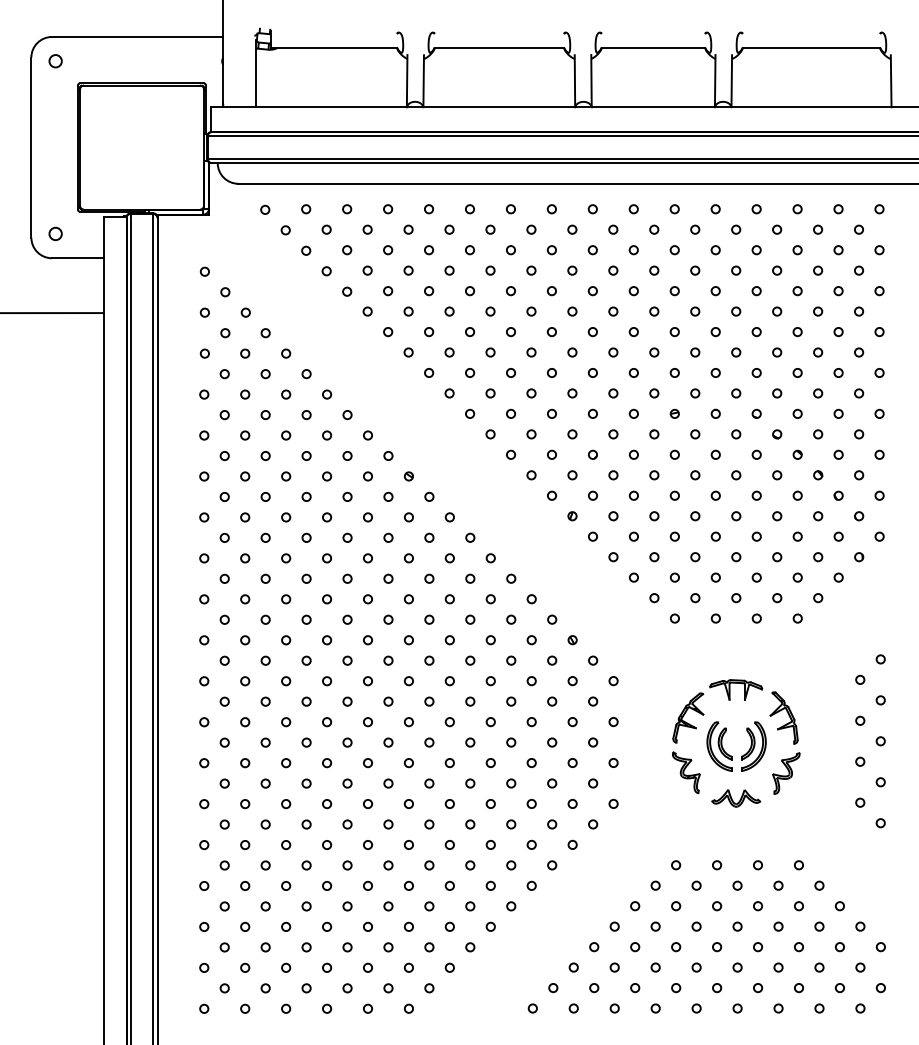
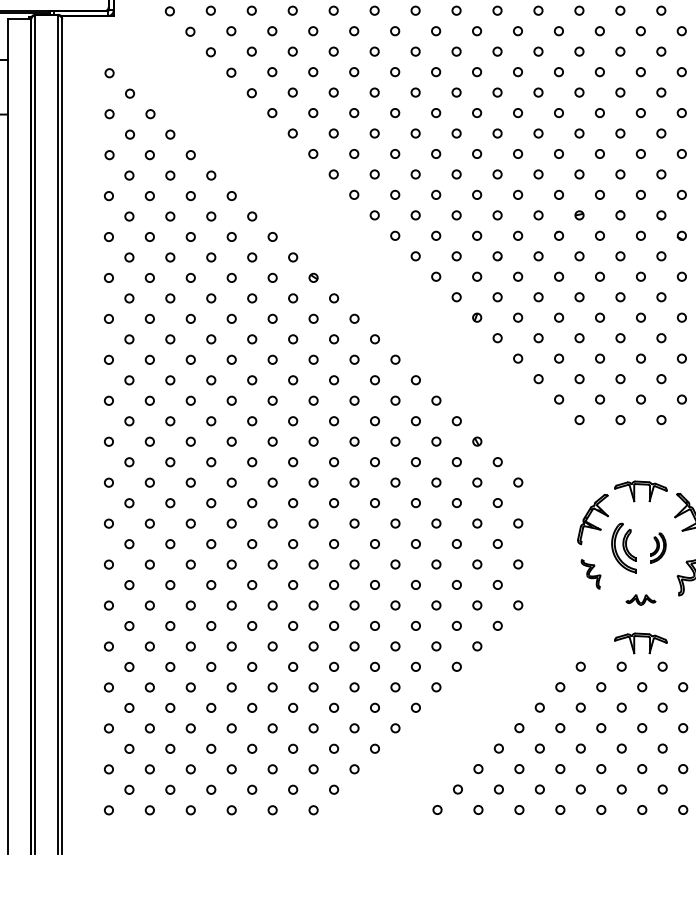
part: (753, 746) -> (658, 547), size x0.6
part: (686, 772) -> (591, 573), size x0.7
part: (736, 798) -> (641, 599), size x0.6
part: (736, 841) -> (641, 642), added

